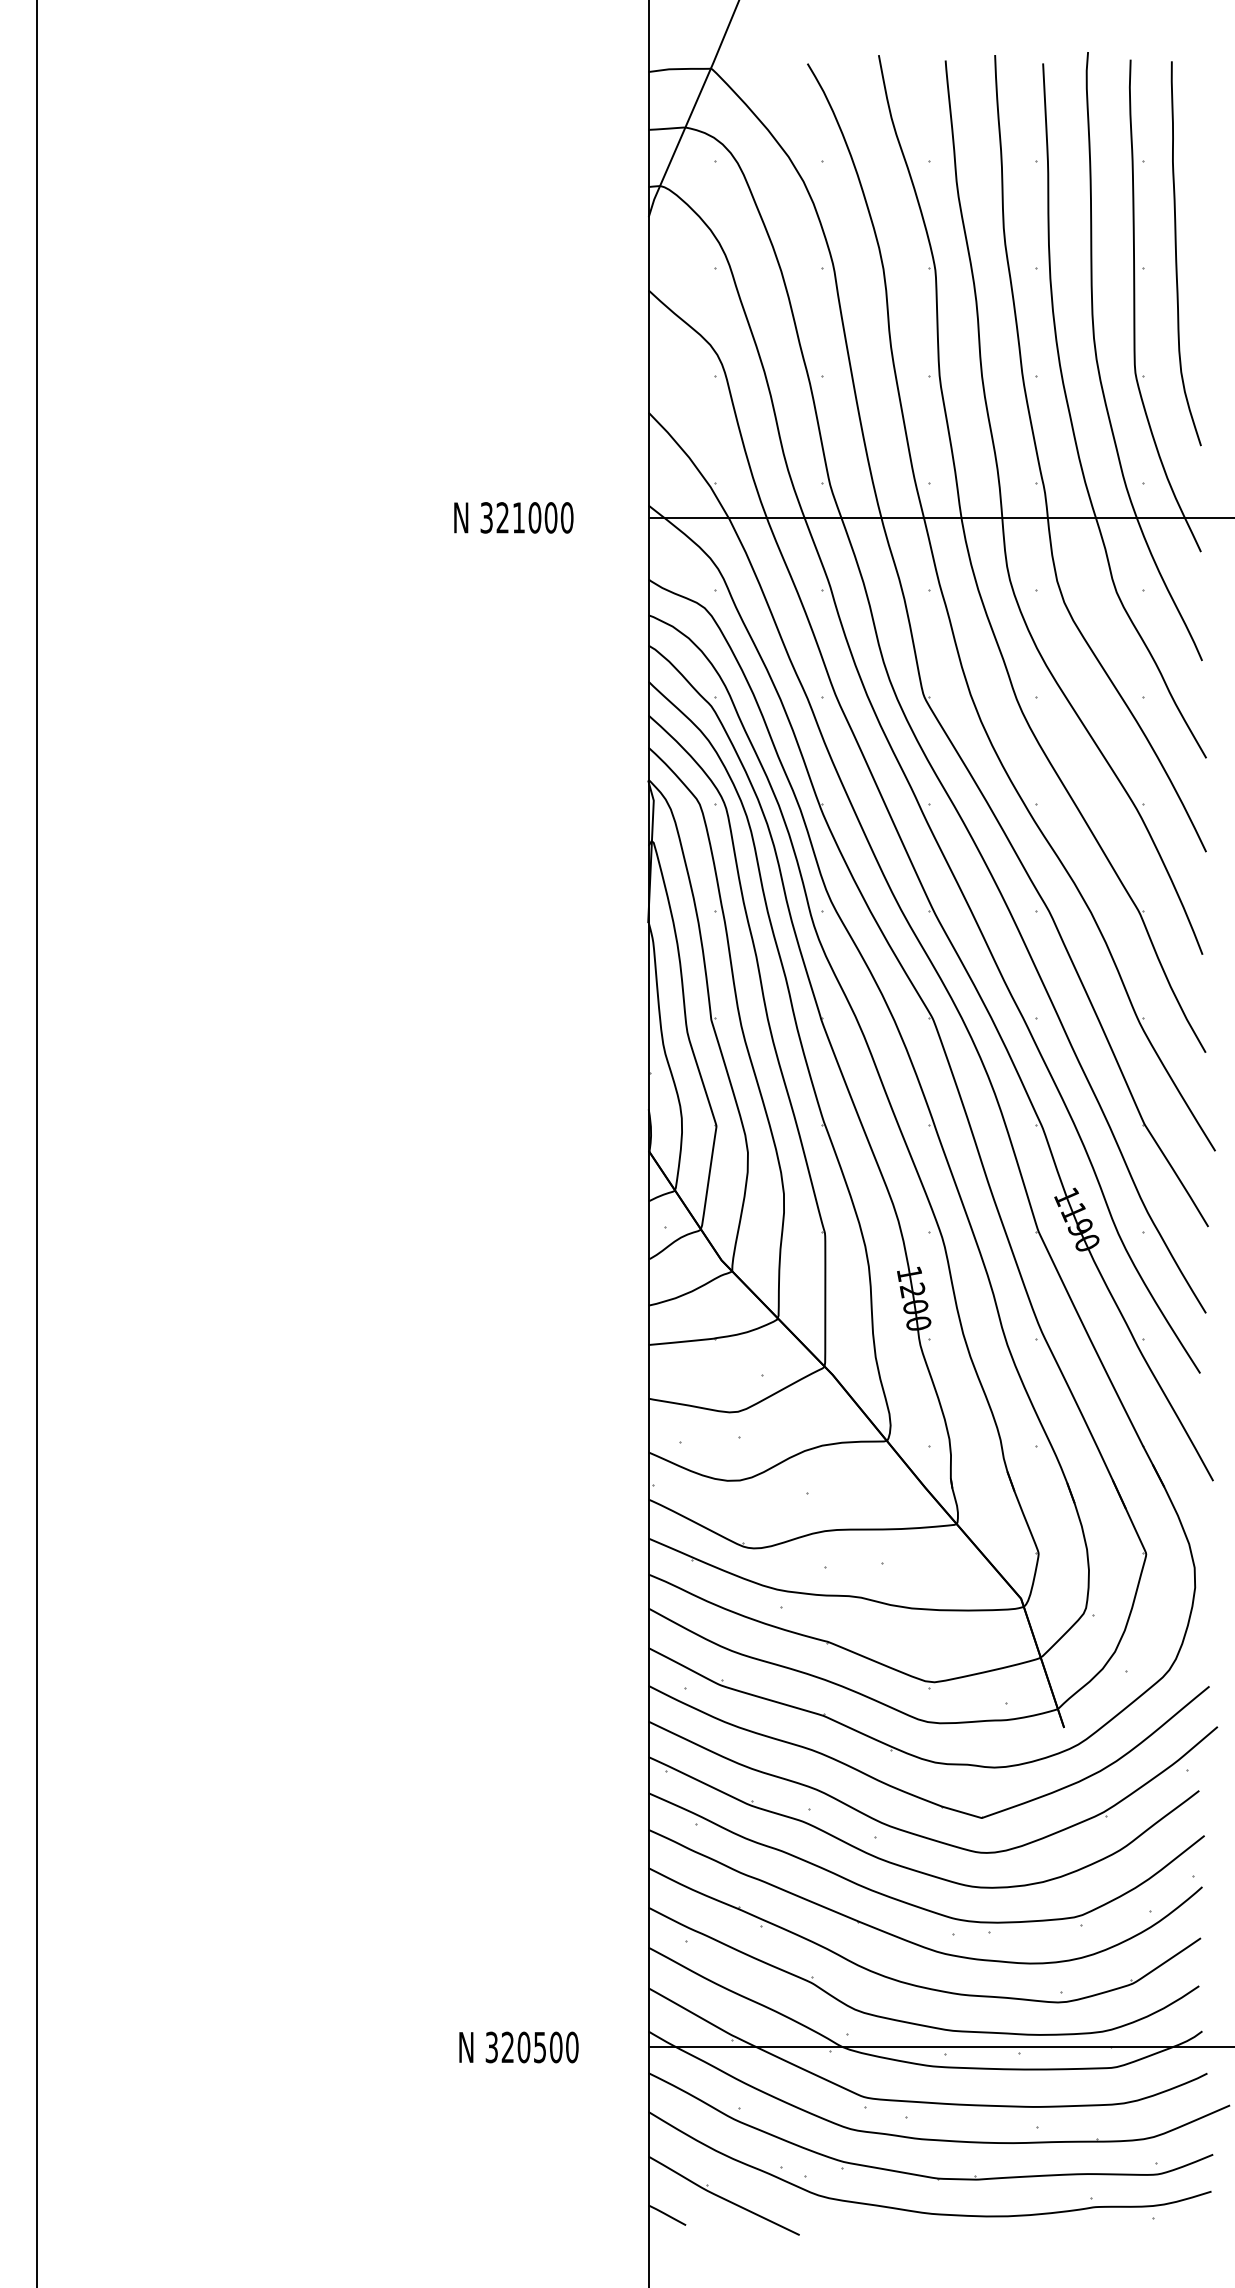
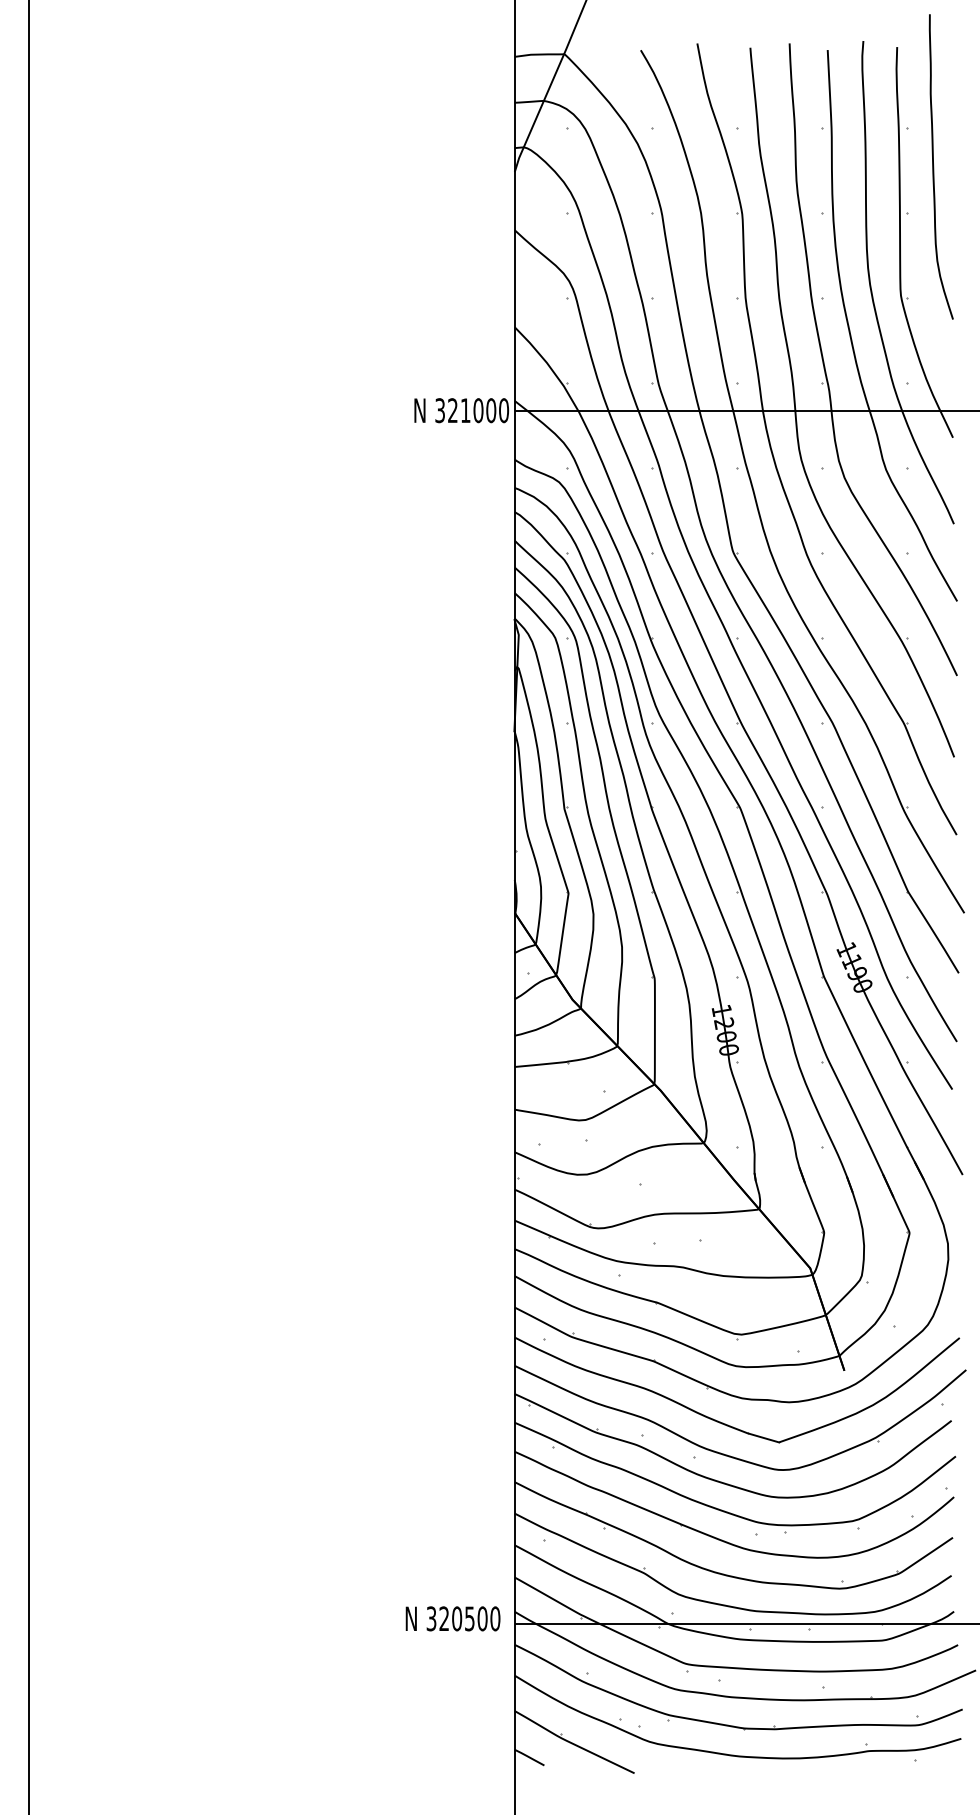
curve: (1176, 253) -> (933, 166), moved
text: (513, 517) -> (461, 410), moved
text: (518, 2047) -> (452, 1618), moved

